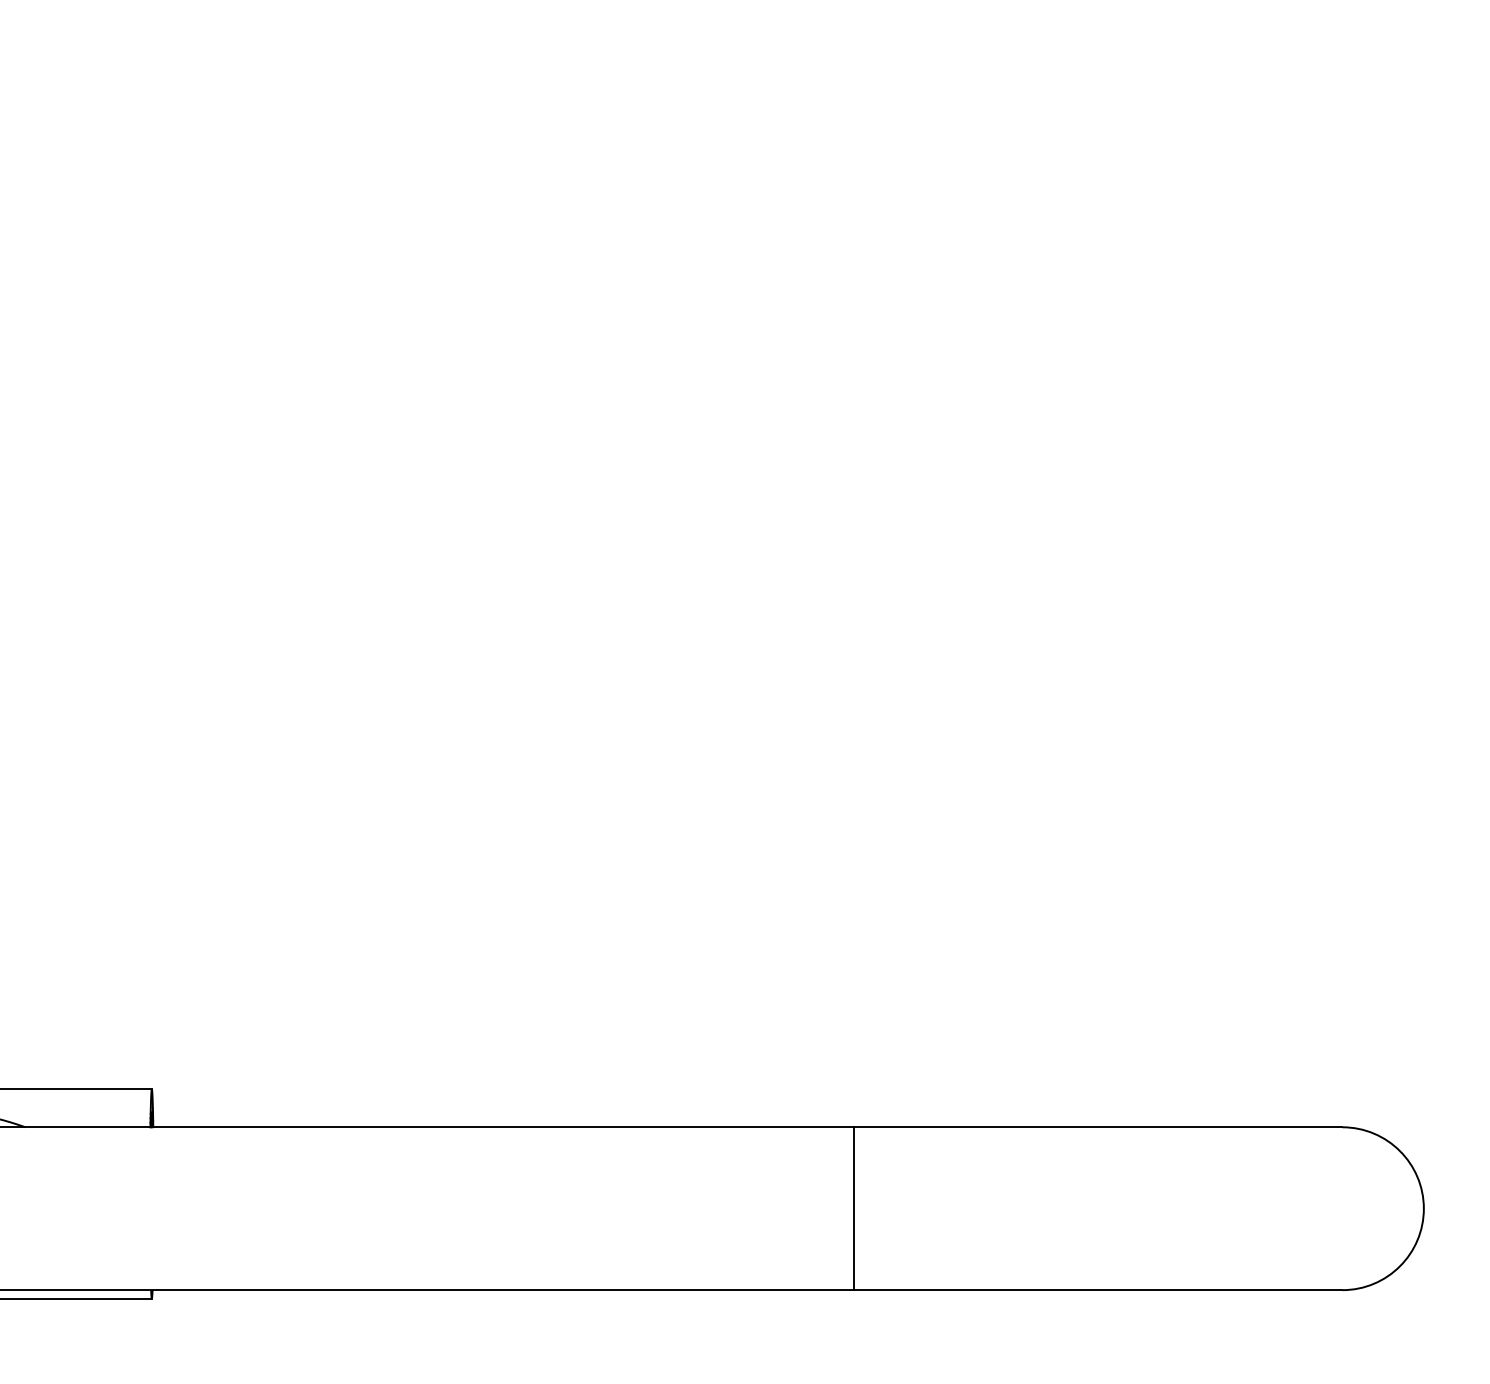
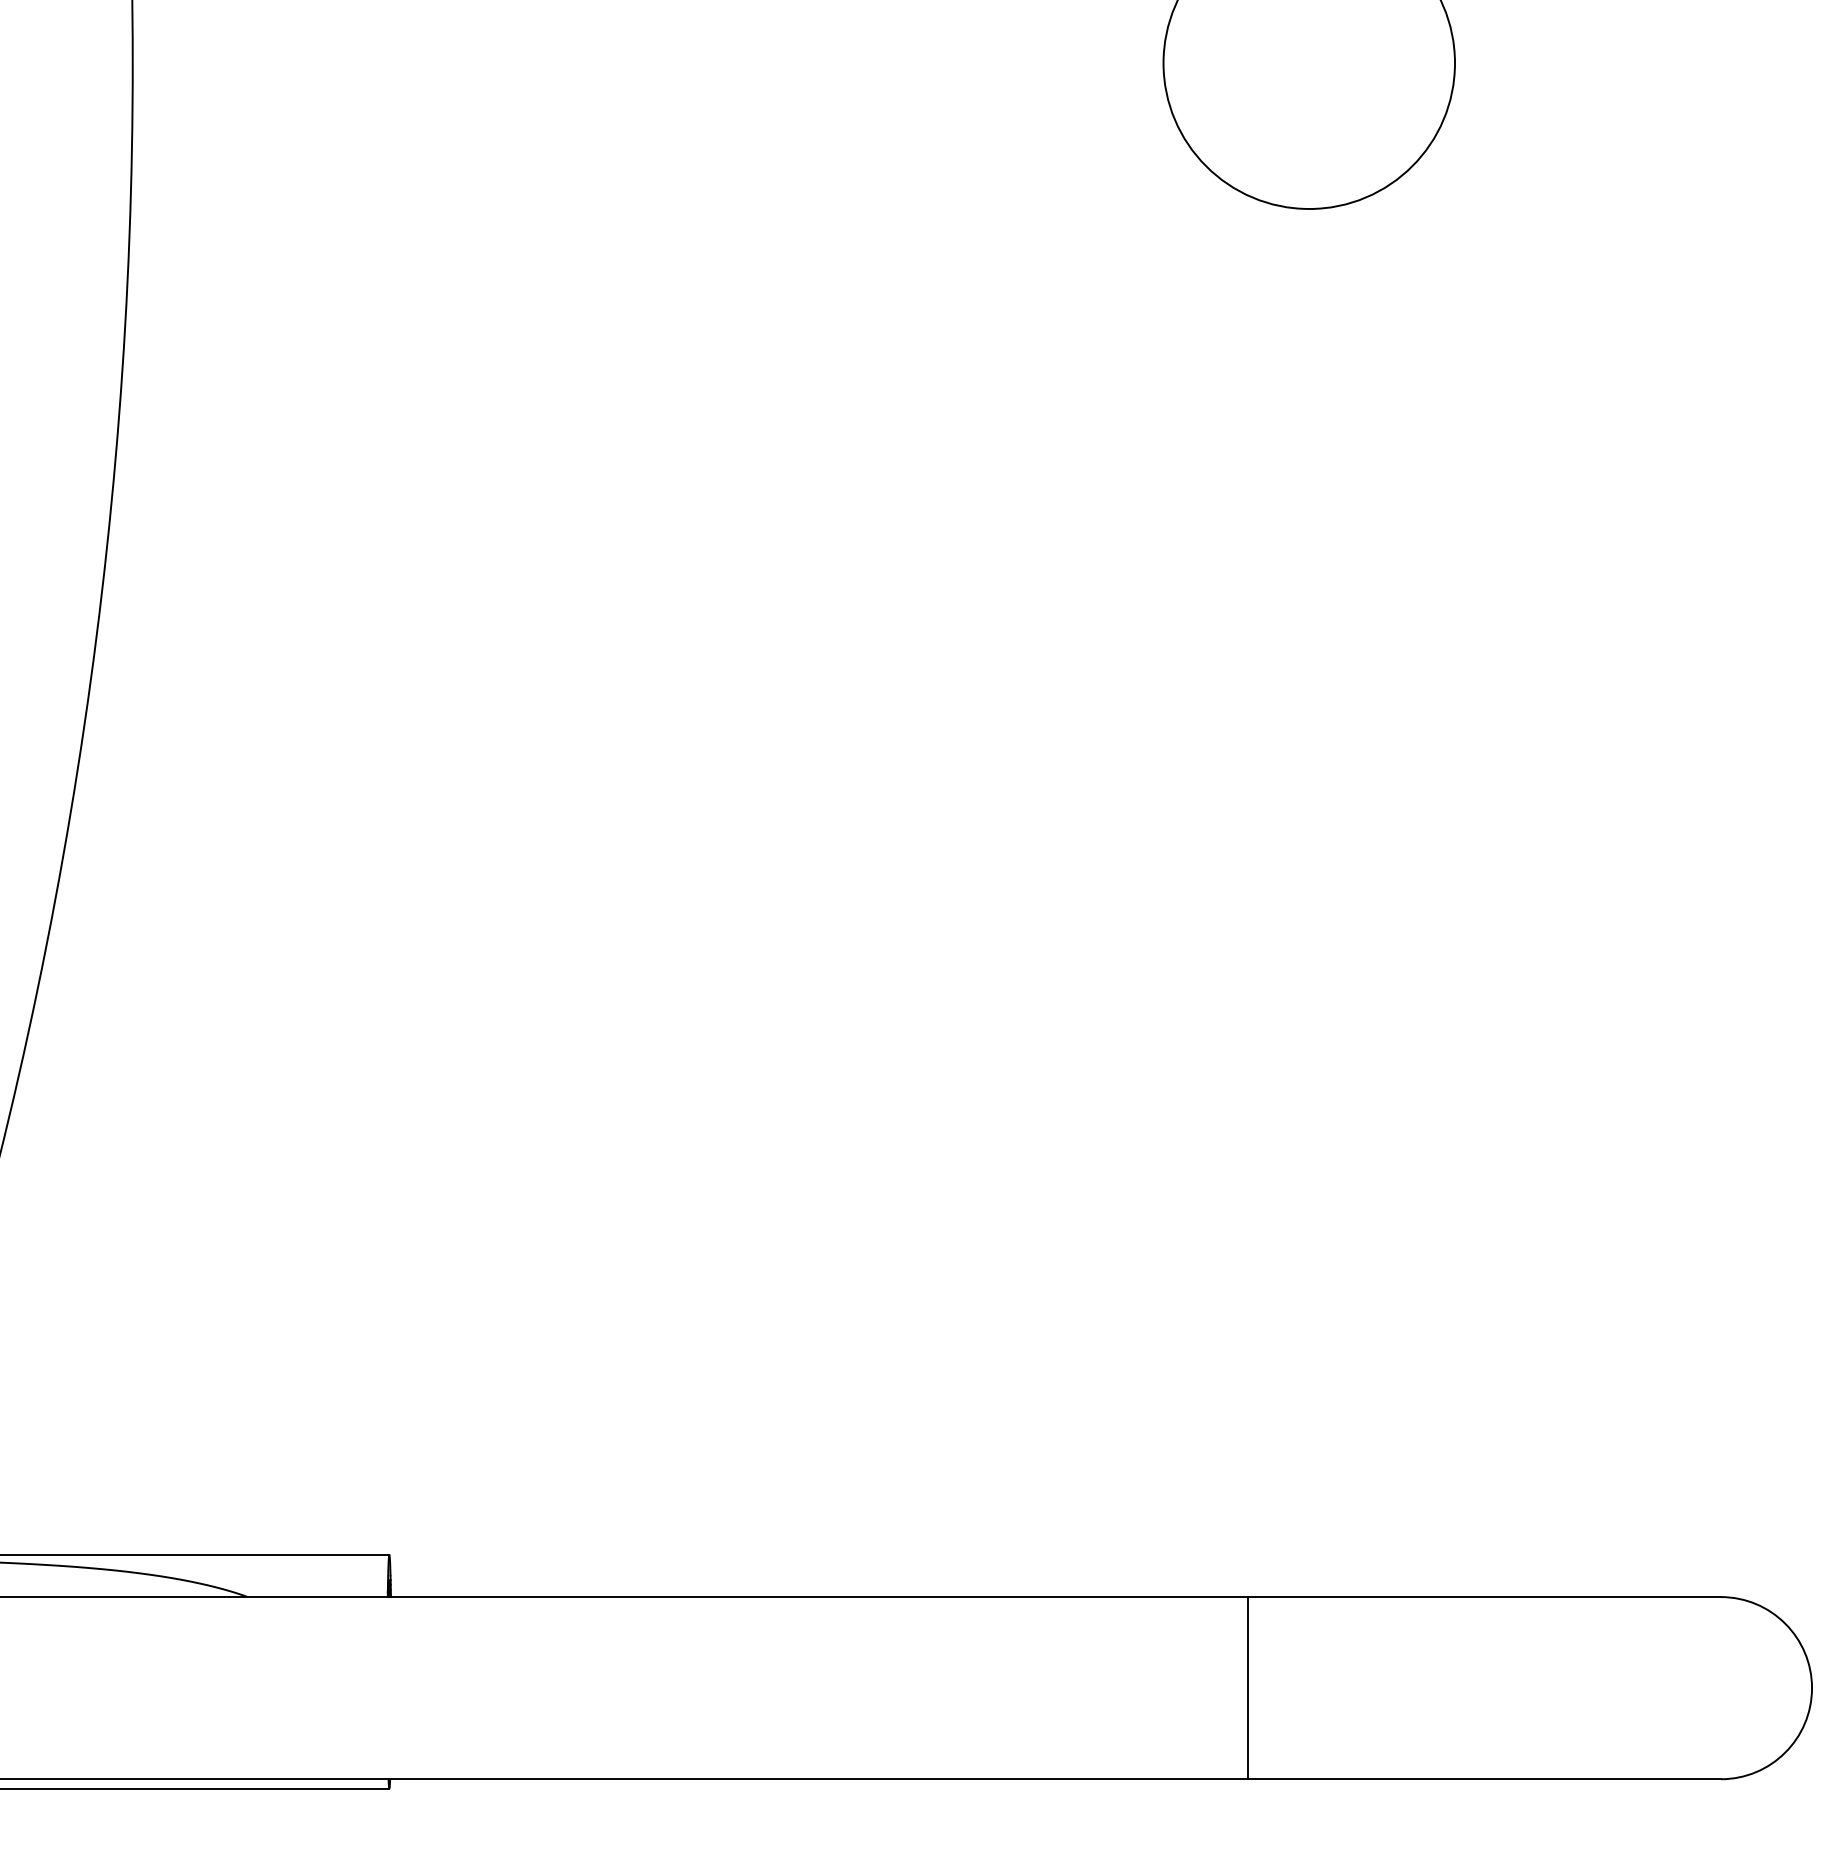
line: (853, 1209) -> (1248, 1688), moved

